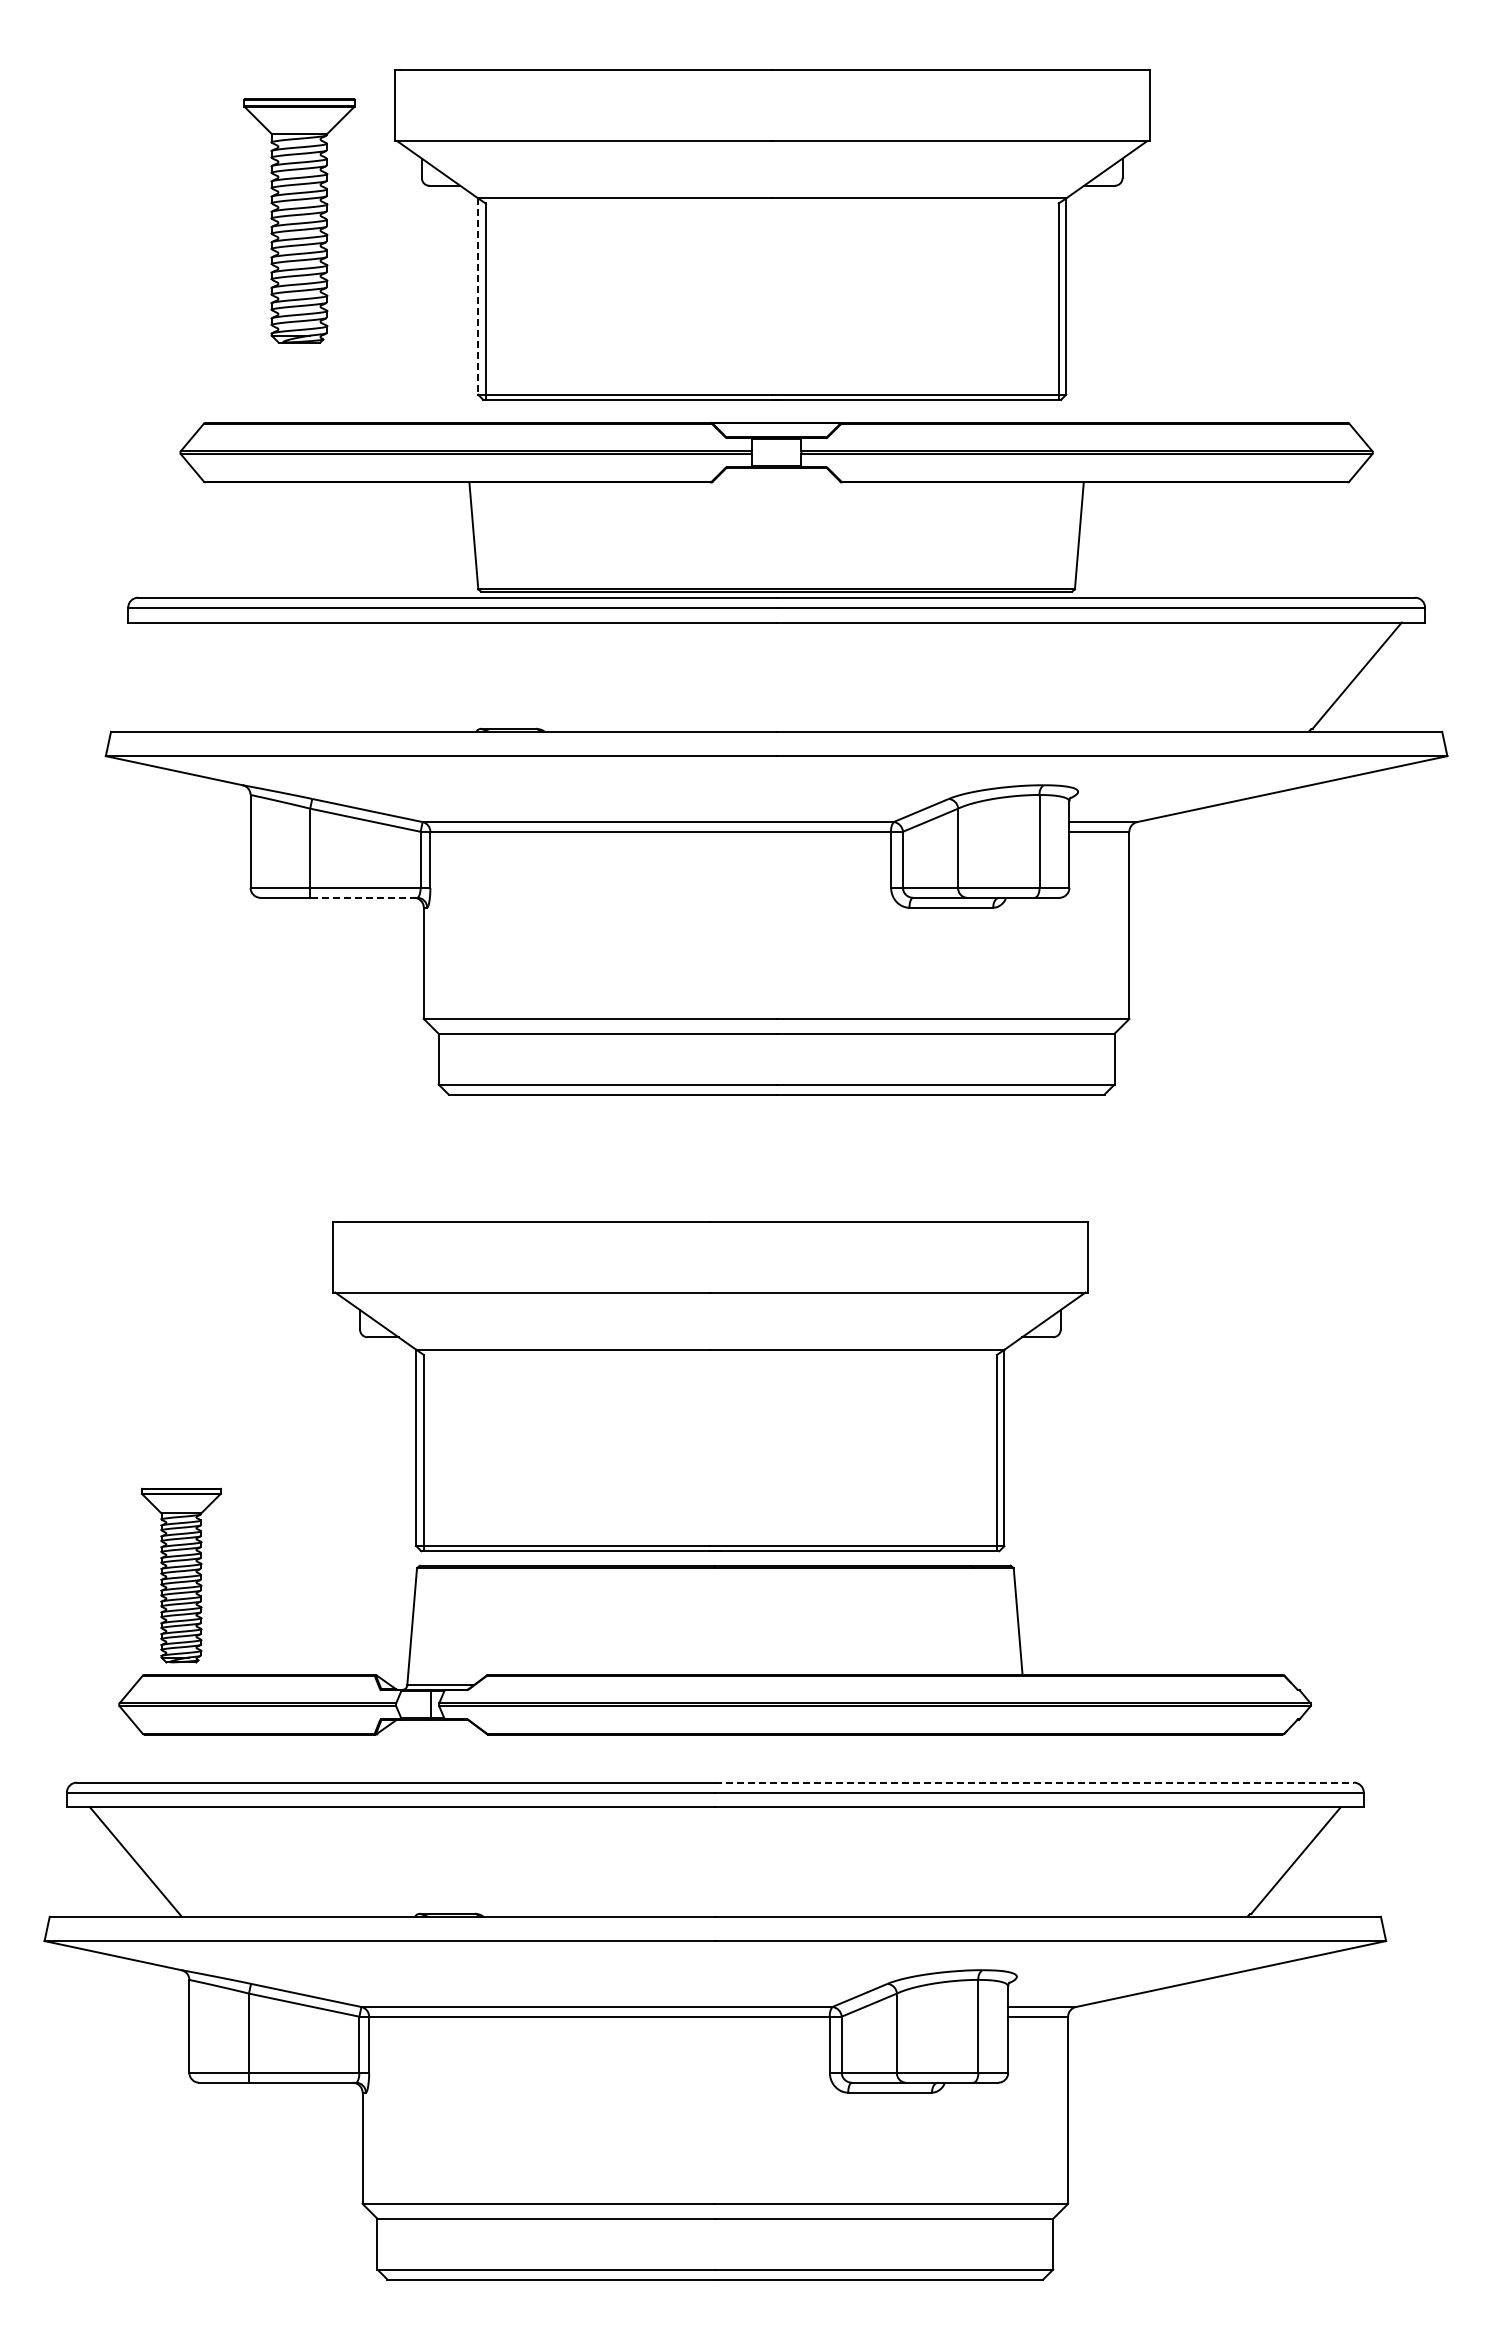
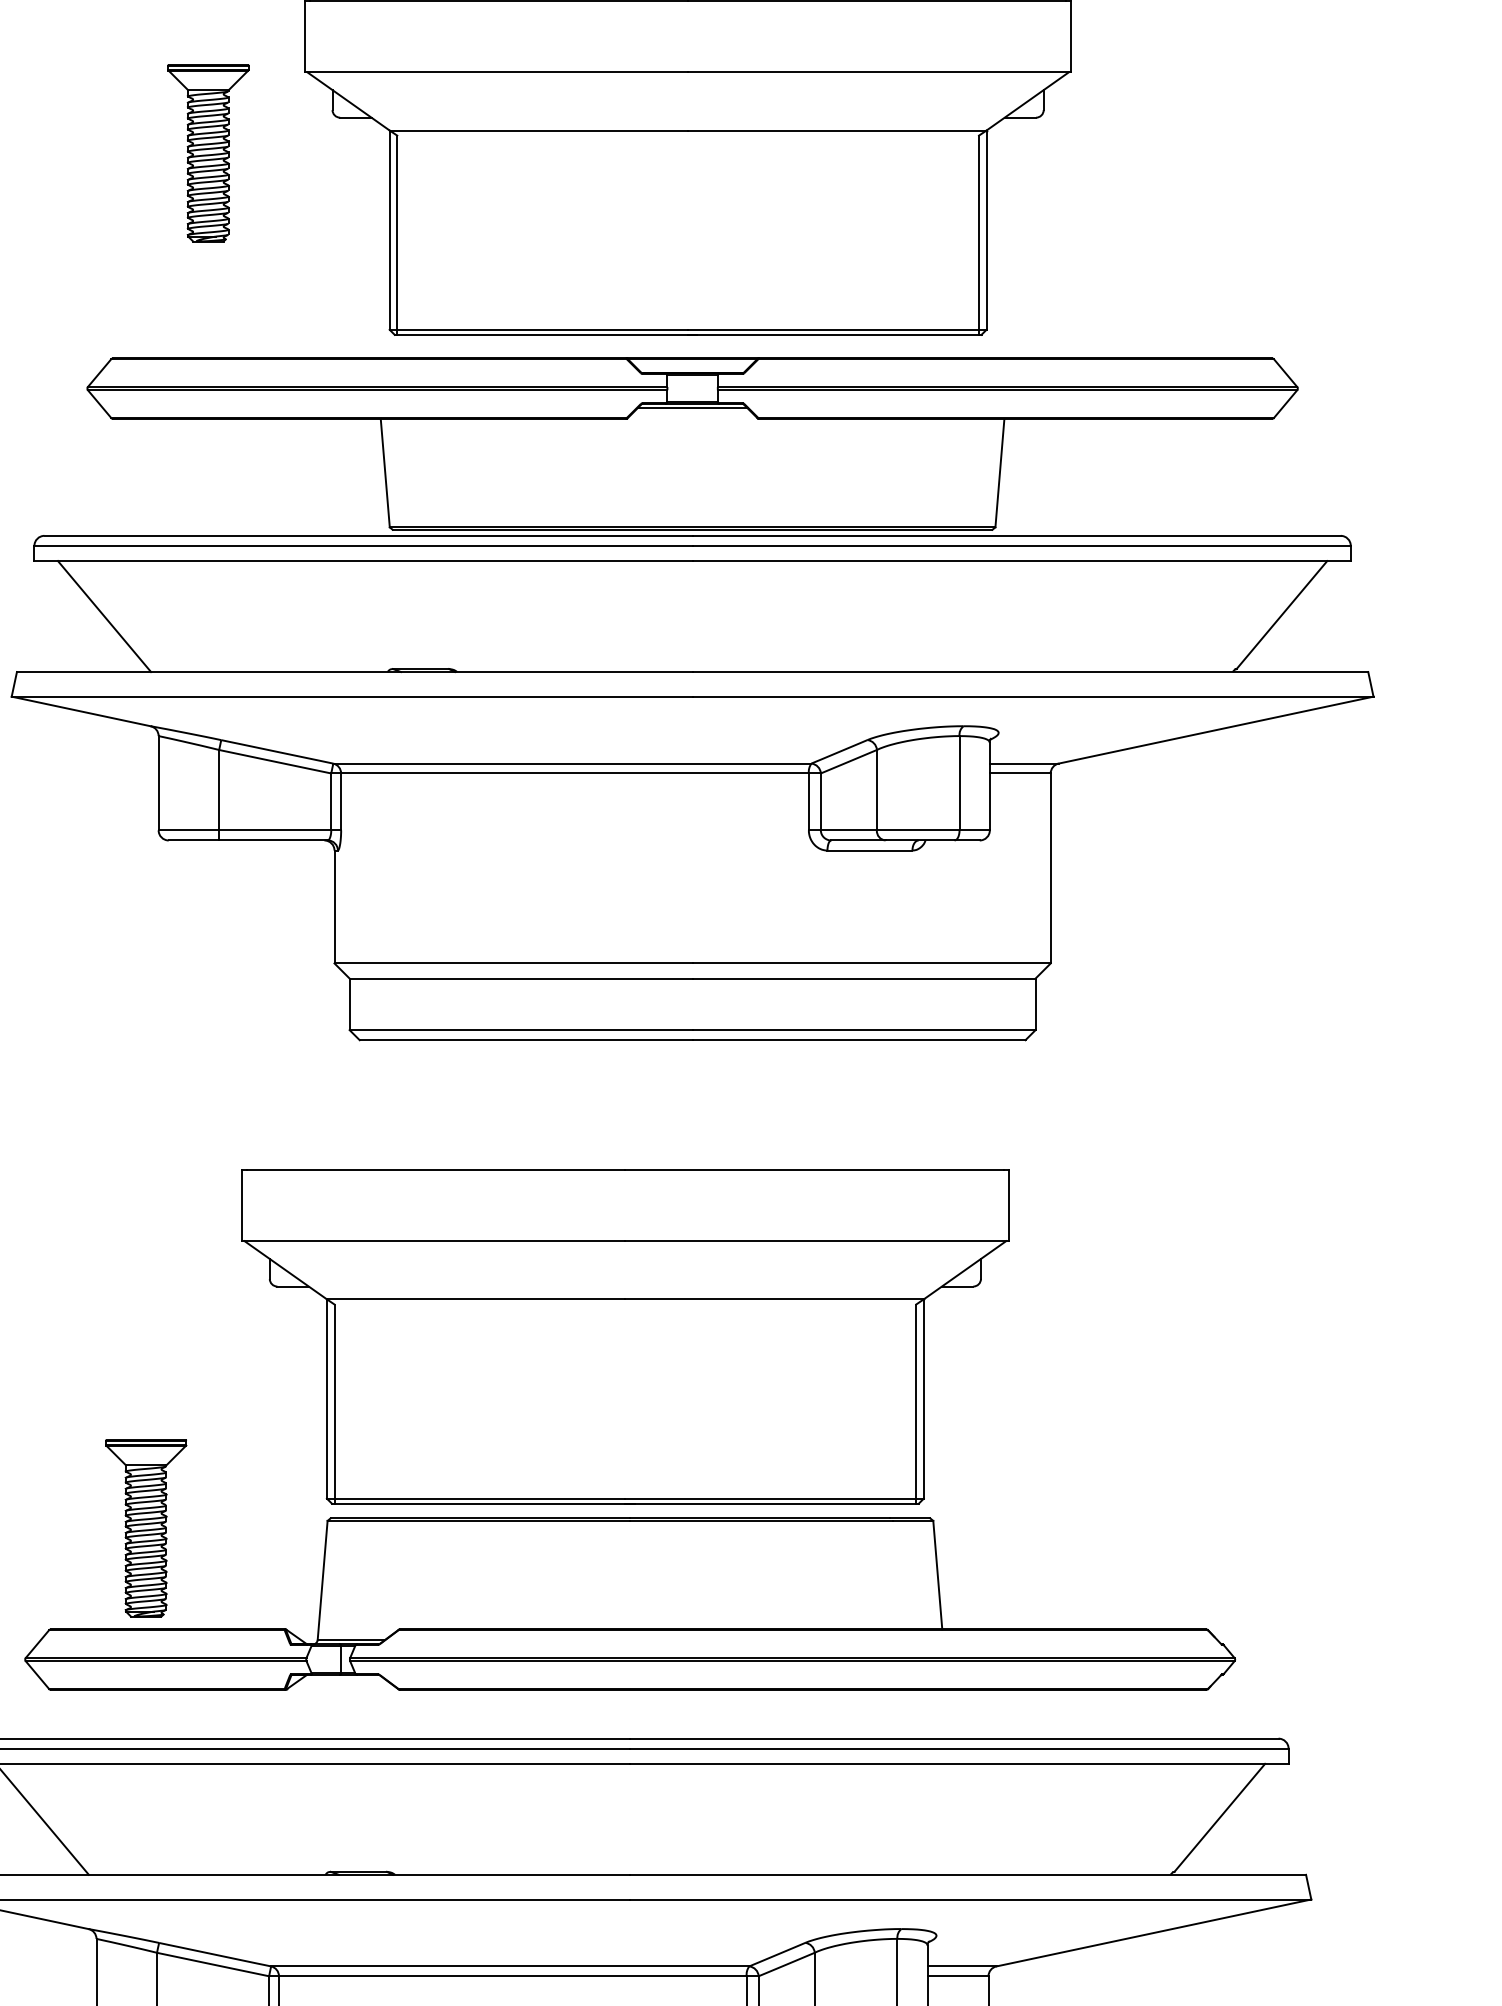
part: (299, 220) -> (208, 152), size x0.71
line: (478, 297) -> (389, 231), dashed -> solid
line: (776, 472) -> (692, 408), added
line: (197, 676) -> (104, 615), added
line: (363, 897) -> (273, 840), dashed -> solid
part: (181, 1575) -> (146, 1528), moved
line: (1035, 1782) -> (955, 1738), dashed -> solid

